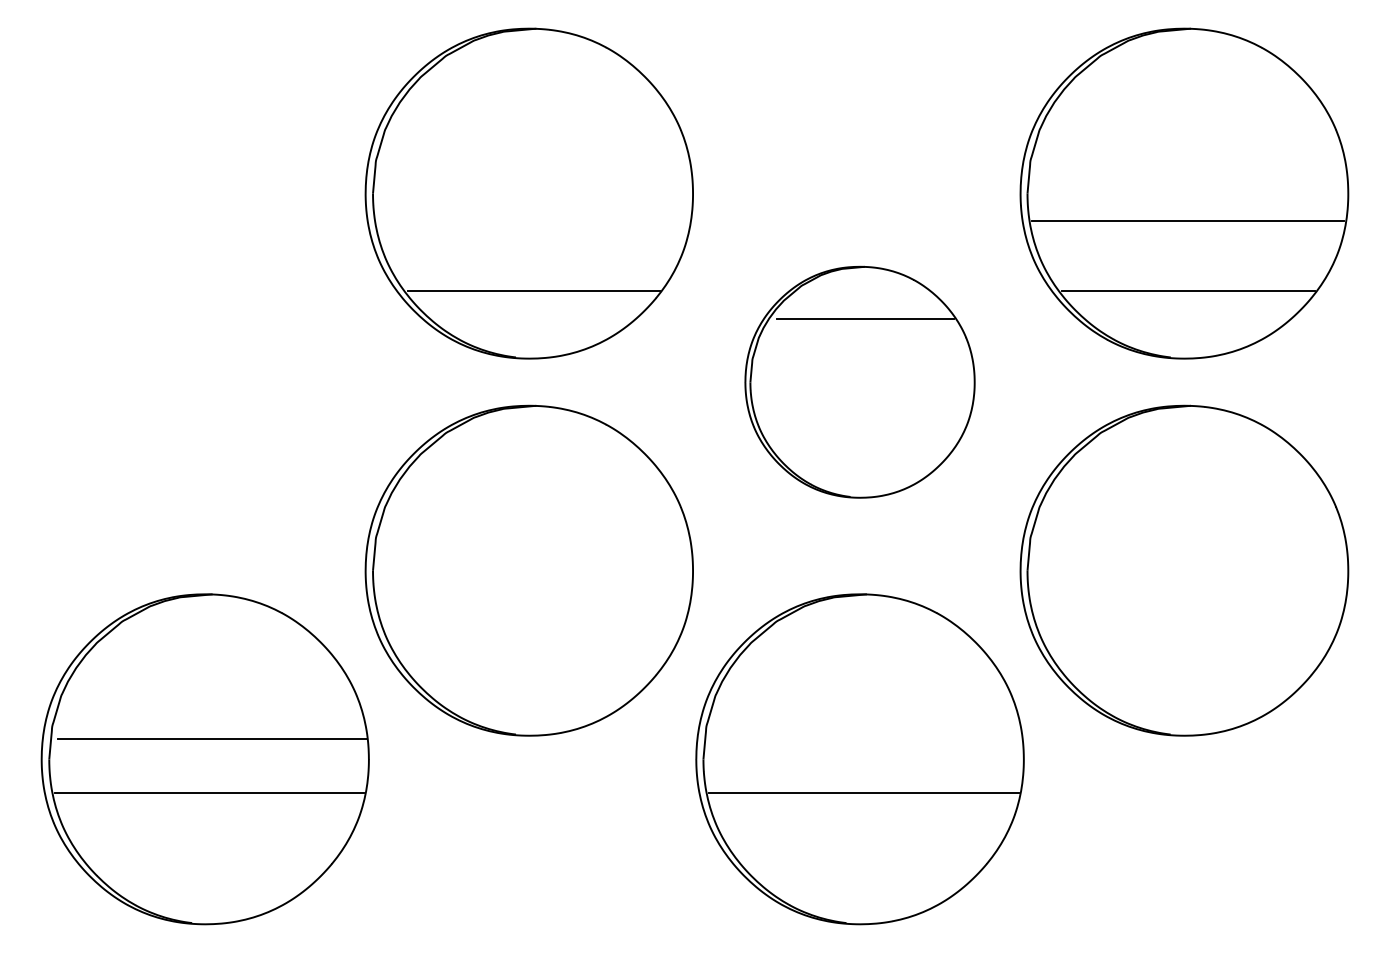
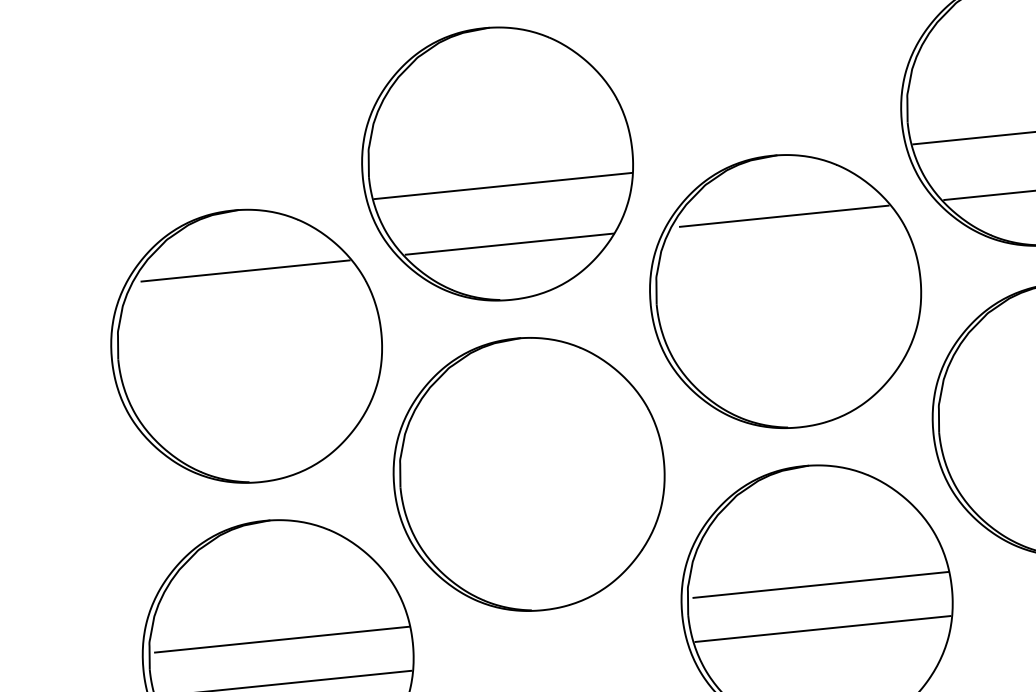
line: (532, 220) -> (502, 185), added
part: (204, 382) -> (246, 346), added
part: (859, 382) -> (785, 291), size x1.43
line: (866, 739) -> (820, 585), added

